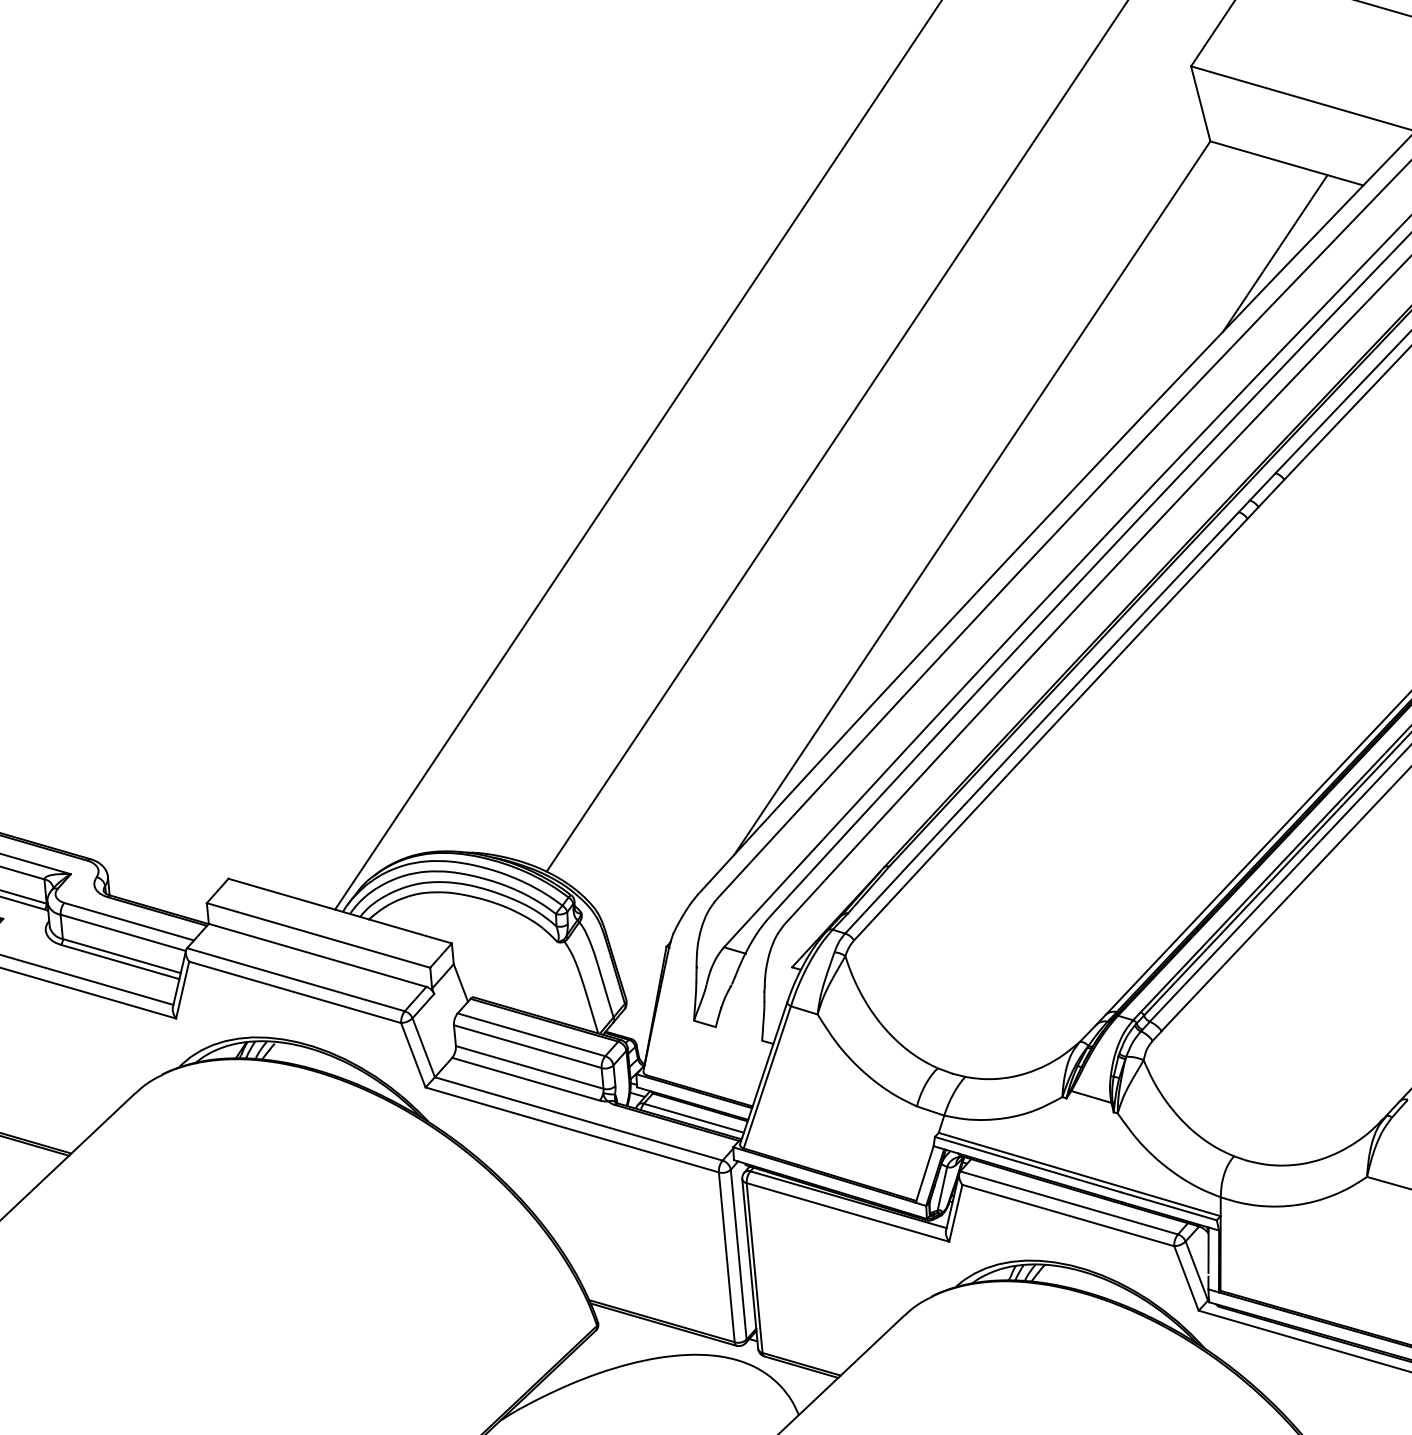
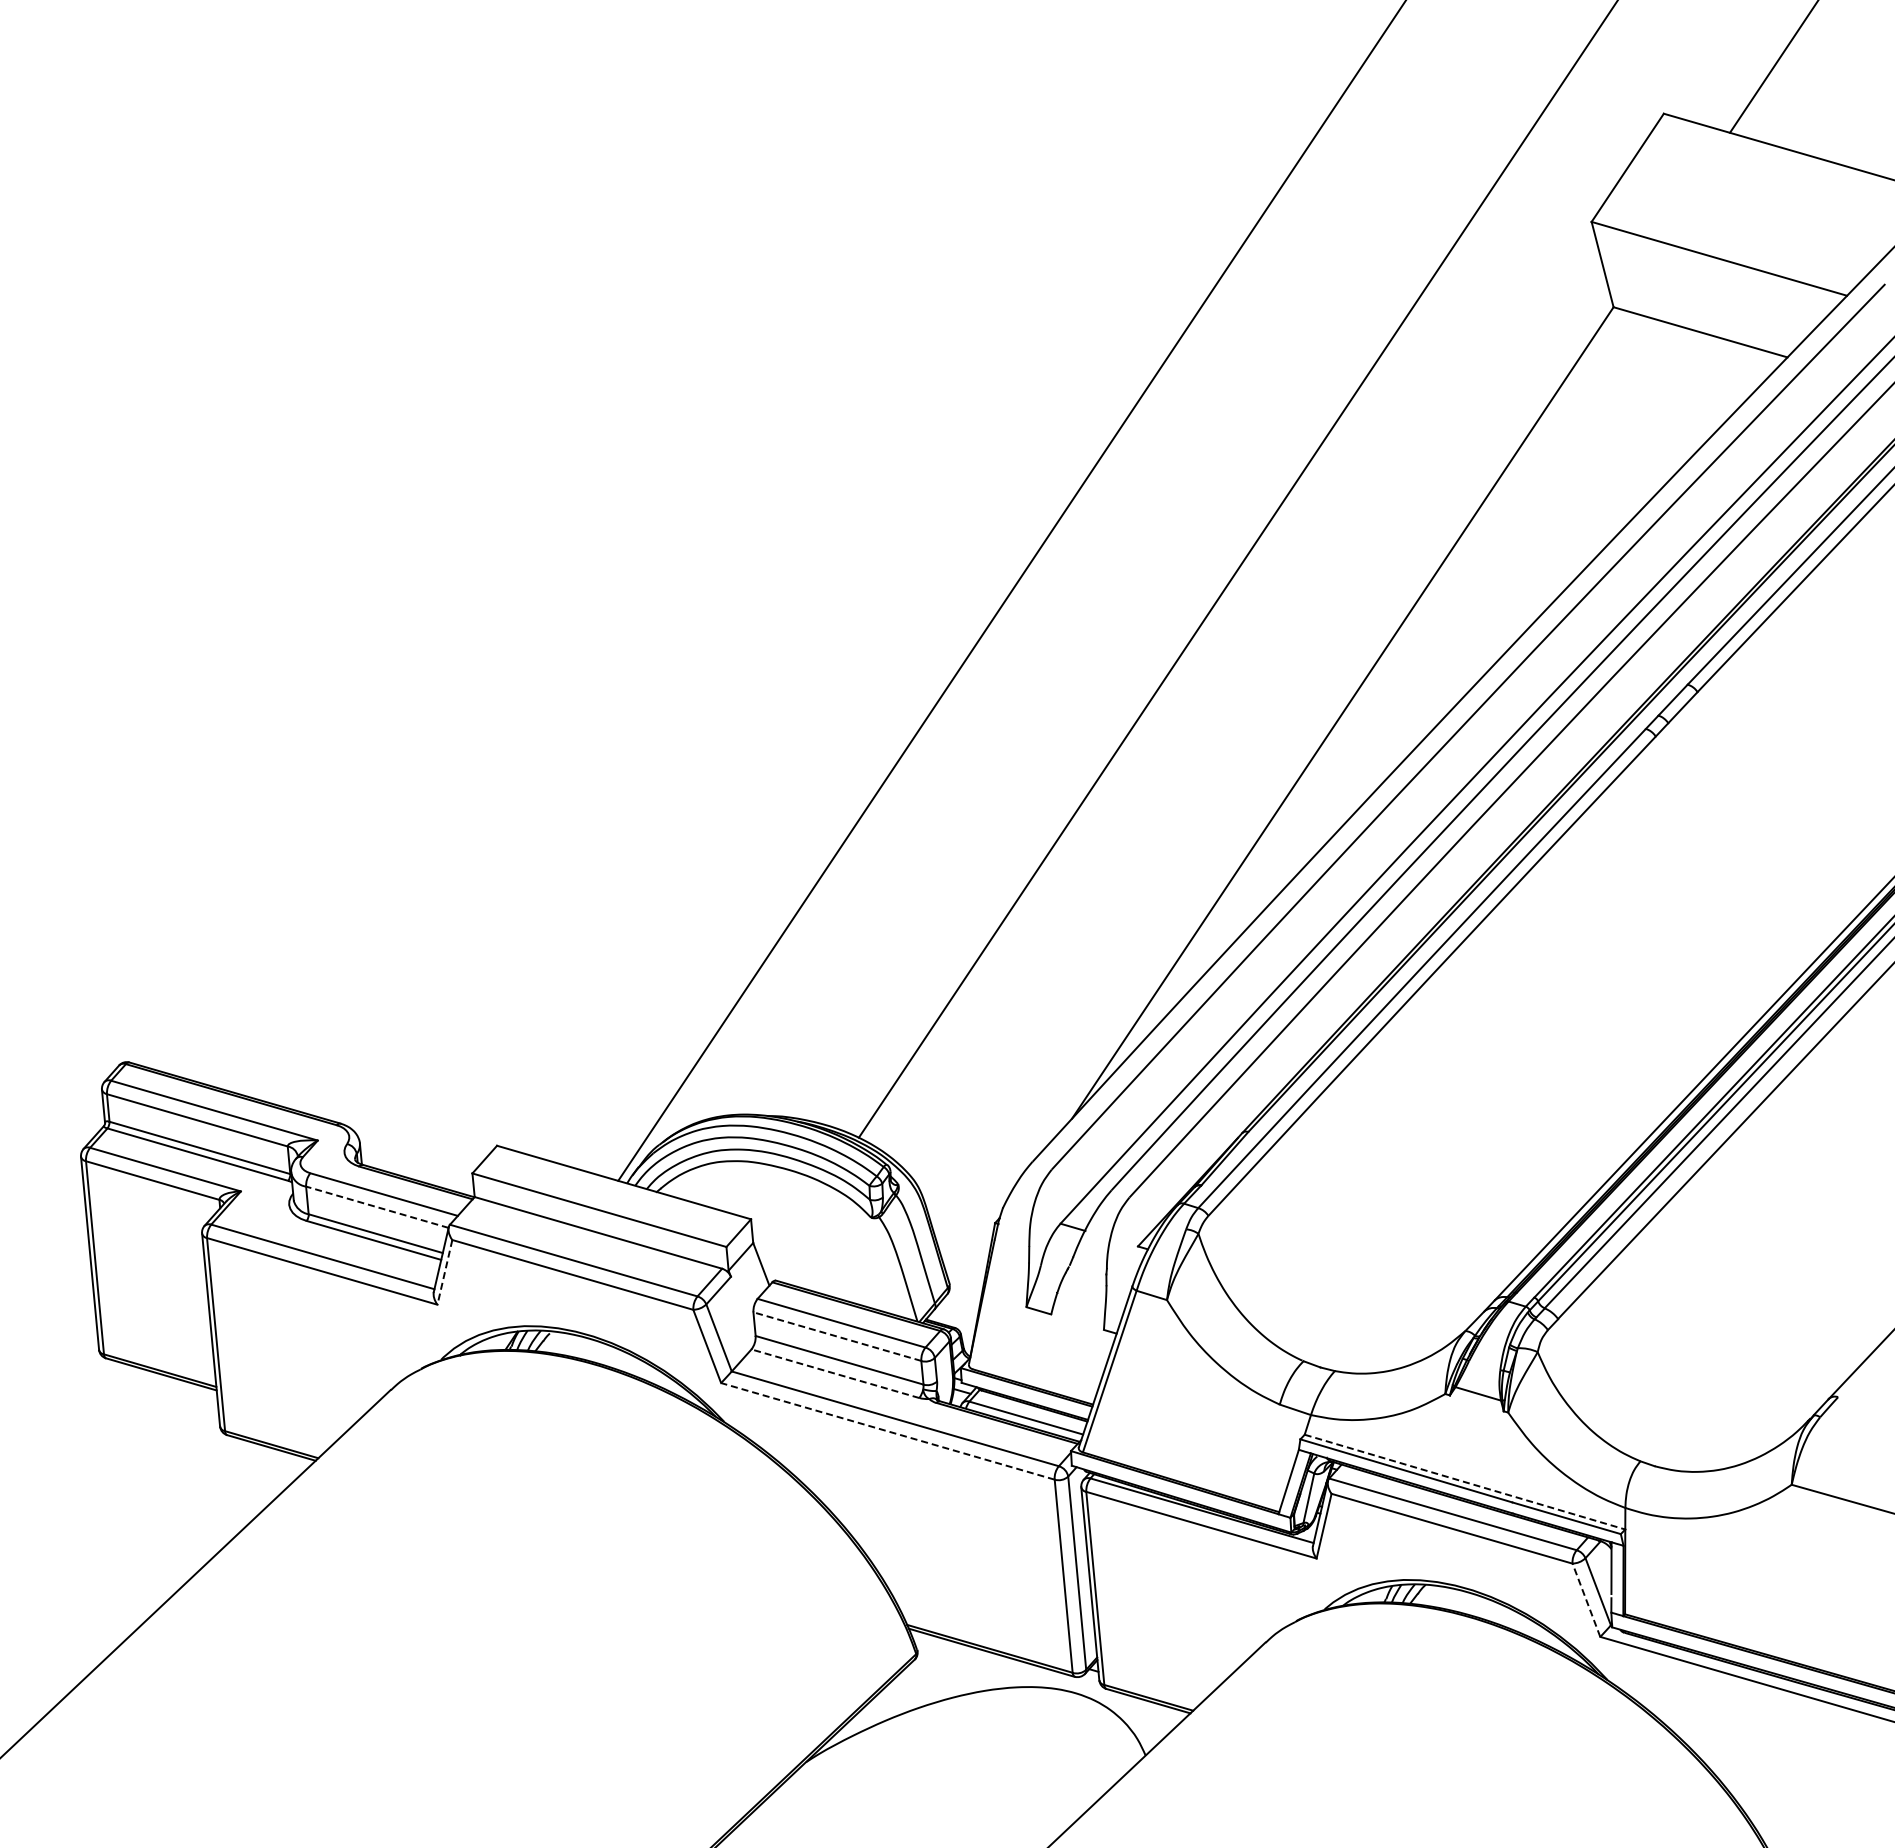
line: (1275, 253) -> (1687, 434), removed
line: (122, 933) -> (376, 1207), solid -> dashed
line: (182, 990) -> (444, 1272), solid -> dashed
line: (527, 1046) -> (836, 1336), solid -> dashed
line: (525, 1079) -> (834, 1373), solid -> dashed
line: (571, 1130) -> (887, 1431), solid -> dashed
line: (1080, 1174) -> (1465, 1482), solid -> dashed
line: (1186, 1277) -> (1586, 1599), solid -> dashed

